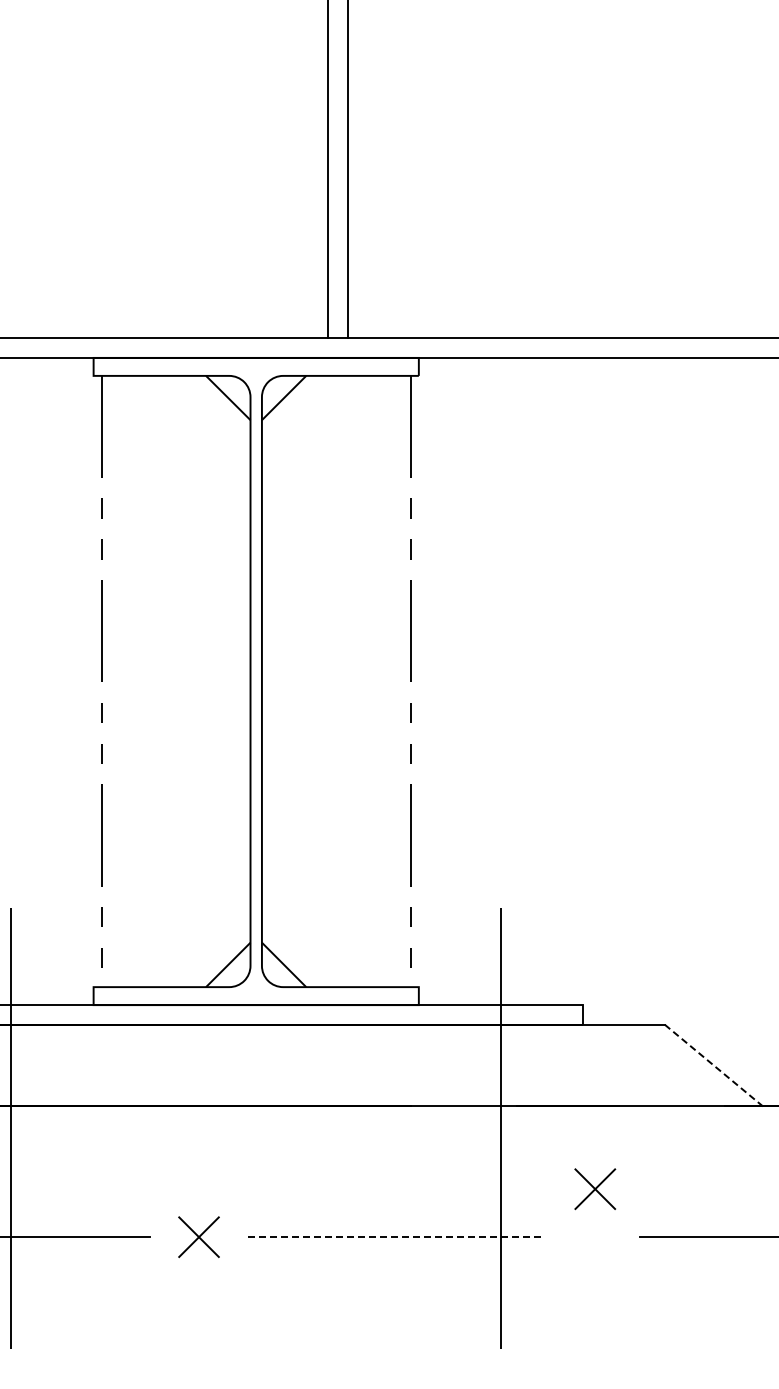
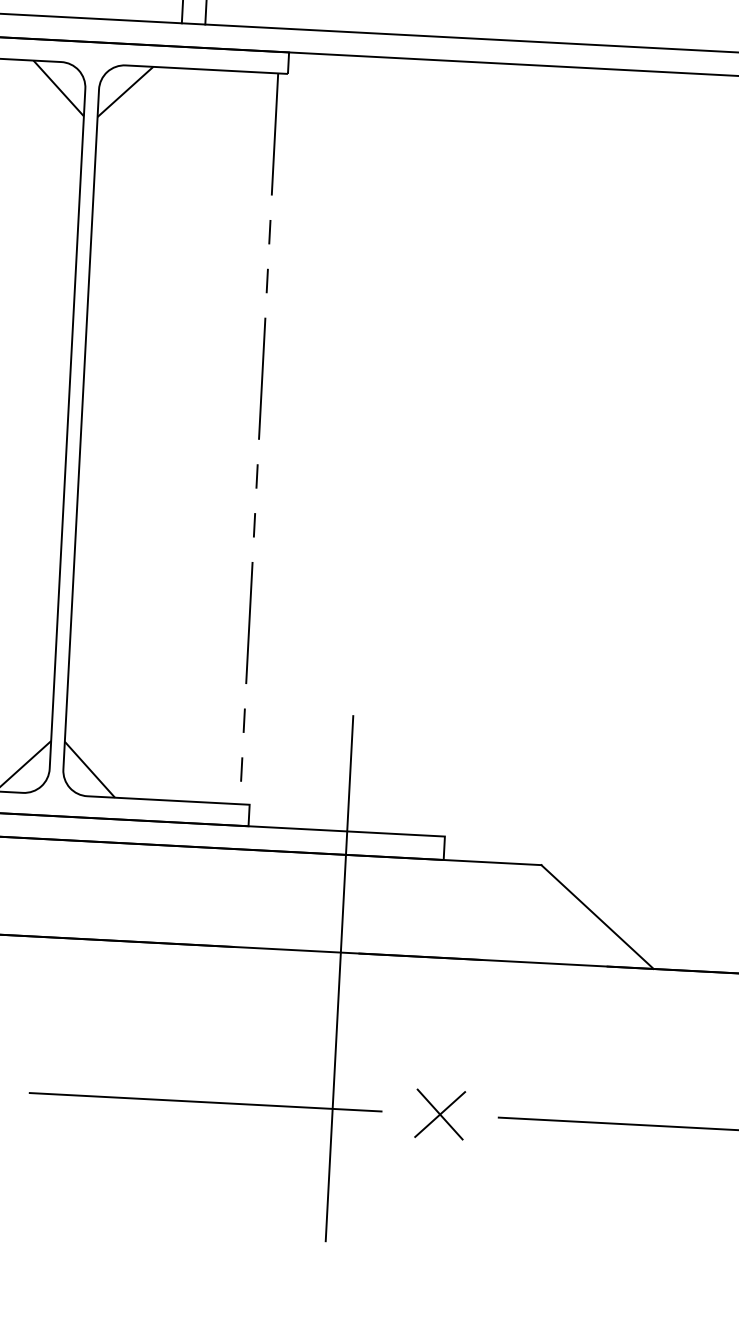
line: (713, 1065) -> (597, 916), dashed -> solid
part: (595, 1189) -> (440, 1114), moved
line: (395, 1237) -> (206, 1102), dashed -> solid

